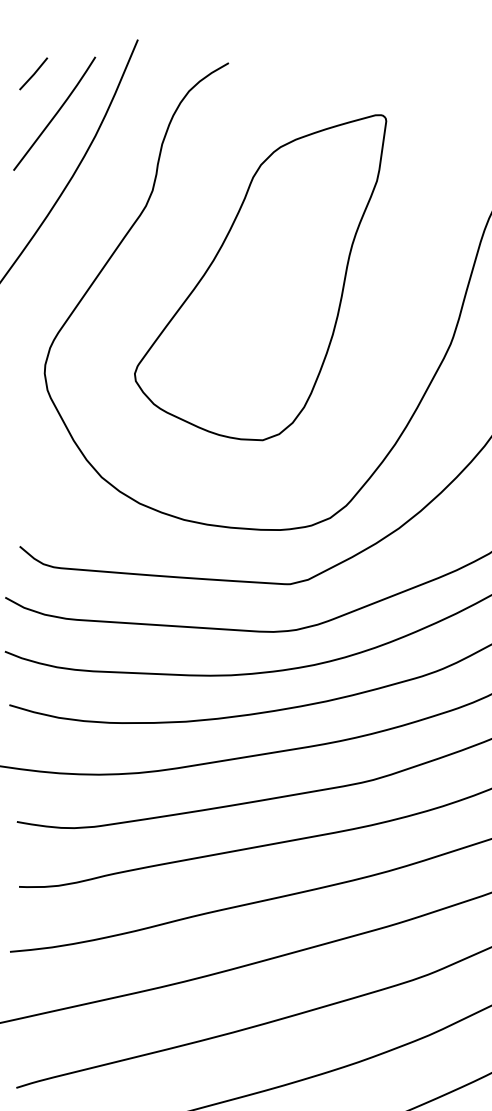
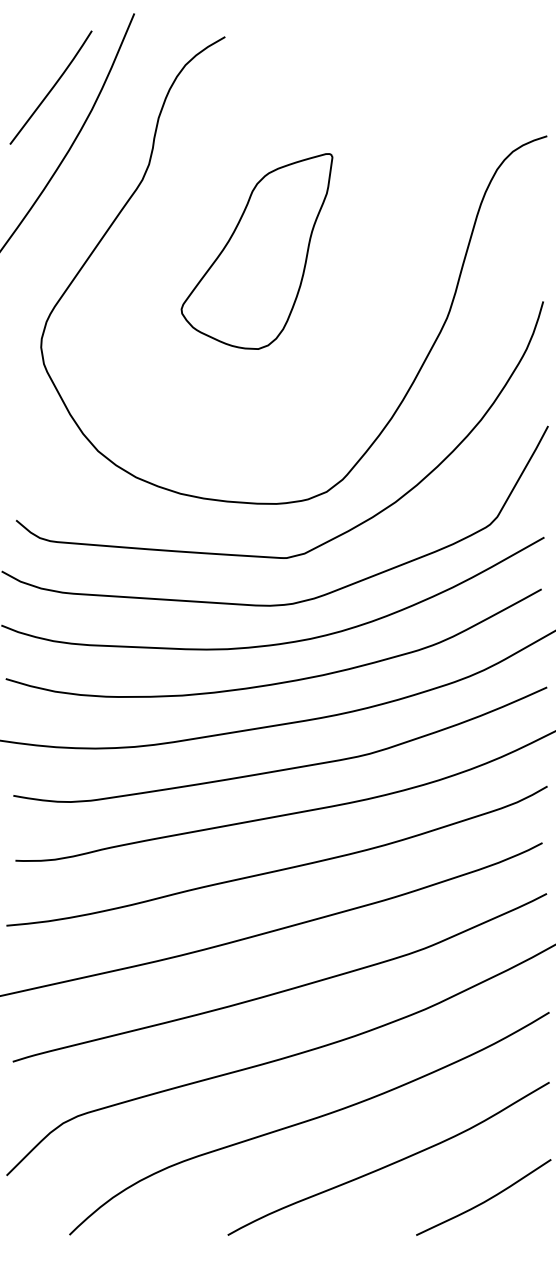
line: (33, 73) -> (29, 47), removed
part: (260, 277) -> (256, 251), size x0.6

